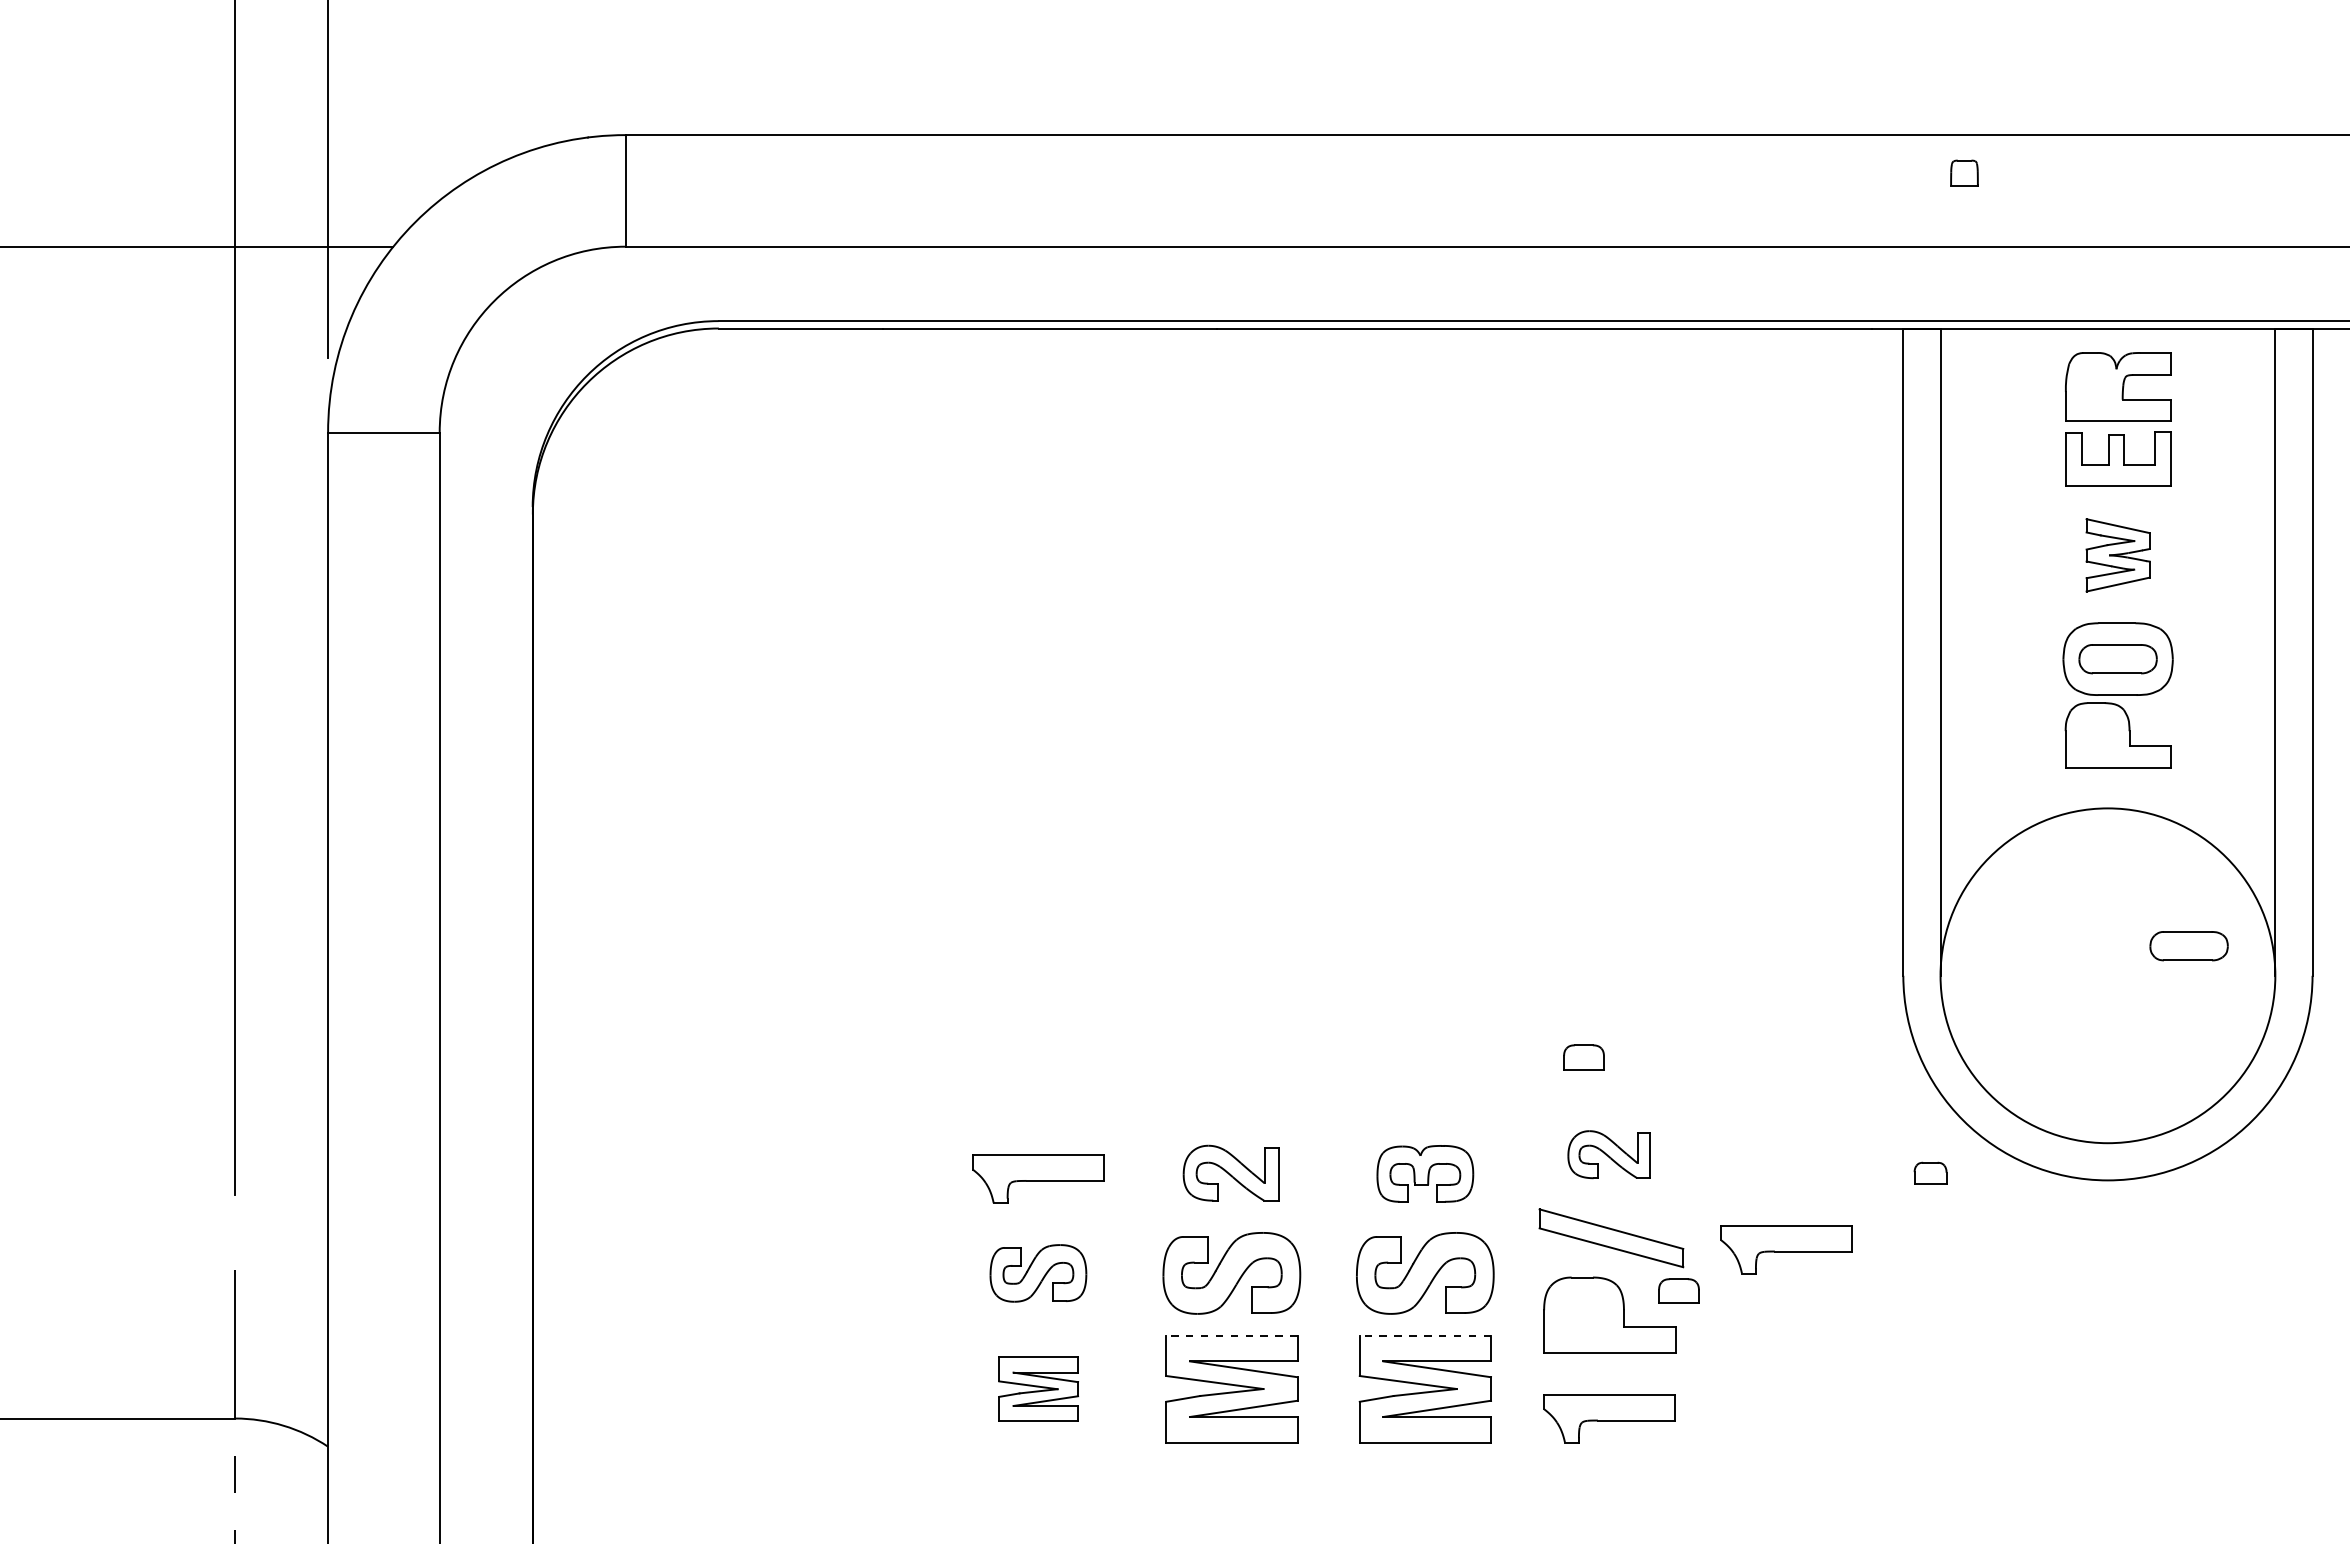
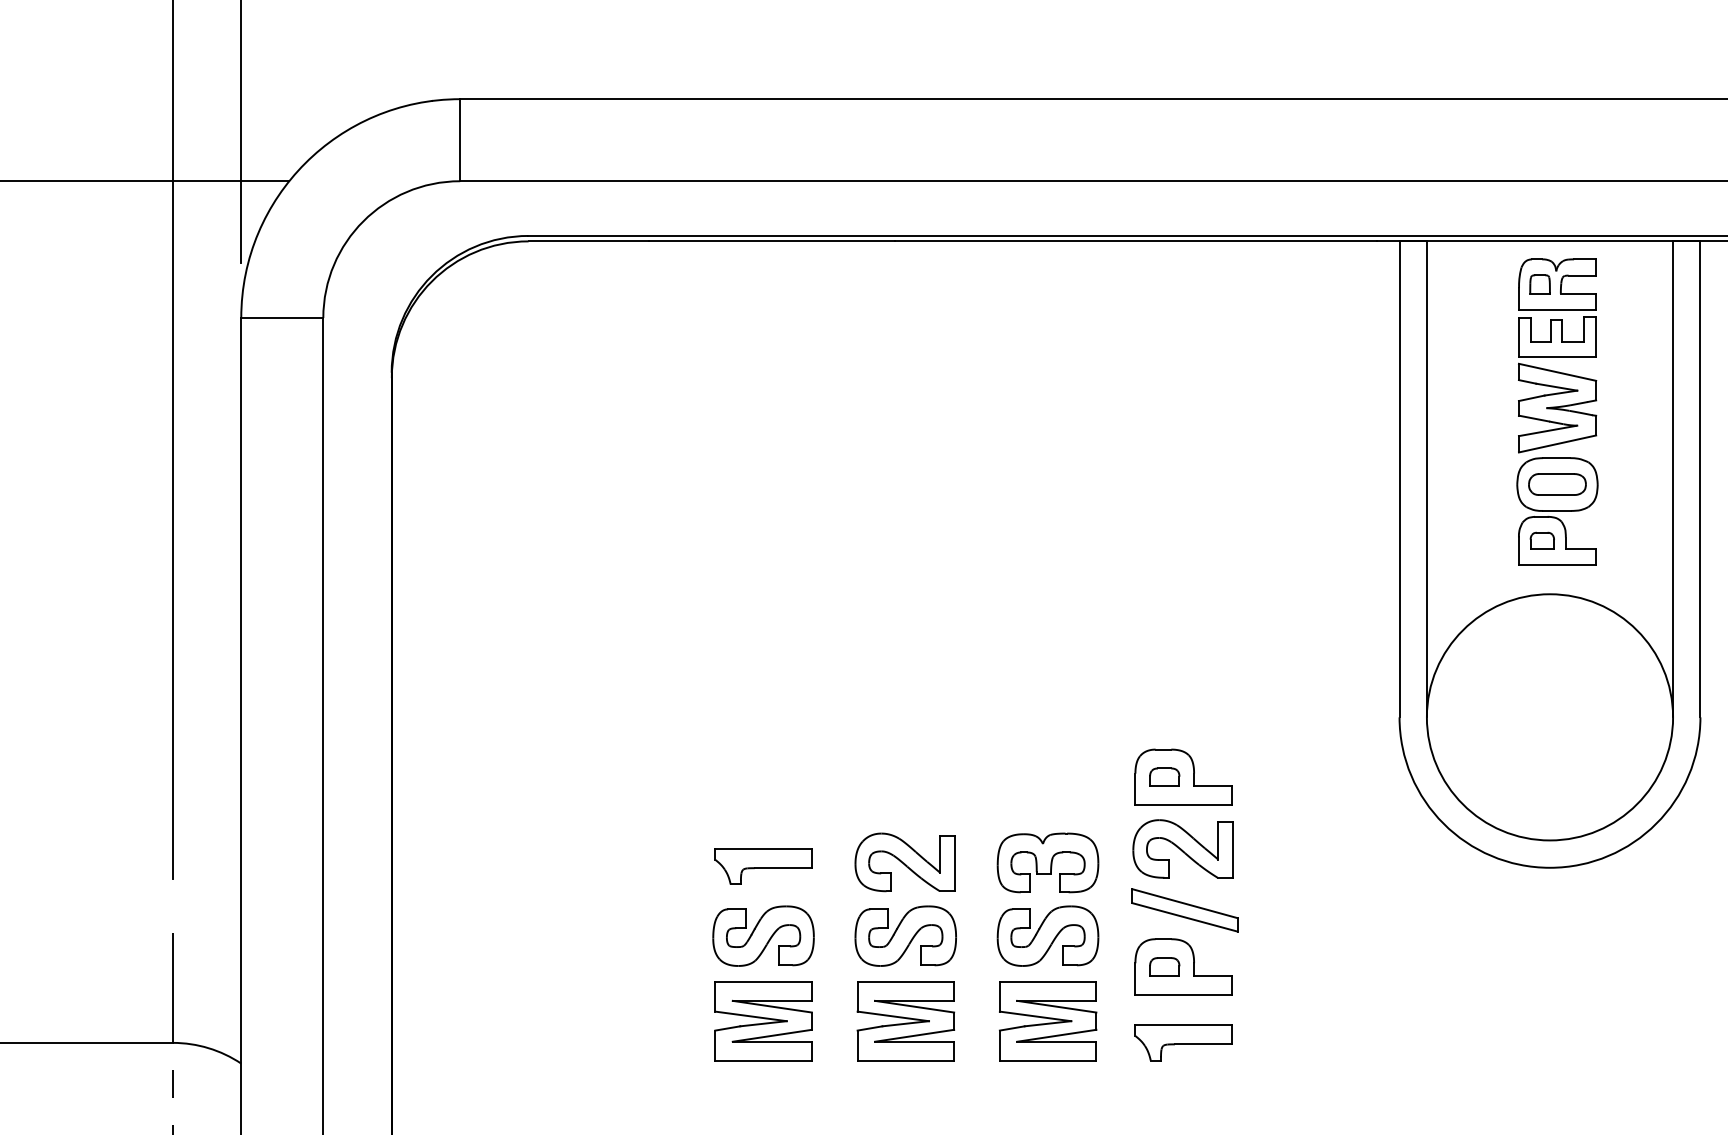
part: (1964, 172) -> (1540, 284), moved
part: (2117, 555) -> (1557, 408), size x1.67
part: (2188, 946) -> (1609, 695), removed
part: (1609, 1056) -> (1183, 776), added
part: (1608, 1154) -> (1182, 848), size x1.67
part: (1930, 1172) -> (1542, 539), moved
part: (1230, 1173) -> (904, 862), size x1.43
part: (1425, 1173) -> (1048, 862), size x1.43
part: (1786, 1249) -> (1313, 918), removed
part: (1038, 1273) -> (763, 936), size x1.43
part: (1678, 1290) -> (1164, 966), moved
line: (1231, 1335) -> (905, 981), dashed -> solid
line: (1425, 1335) -> (1048, 981), dashed -> solid
part: (1038, 1389) -> (763, 1021), size x1.67

